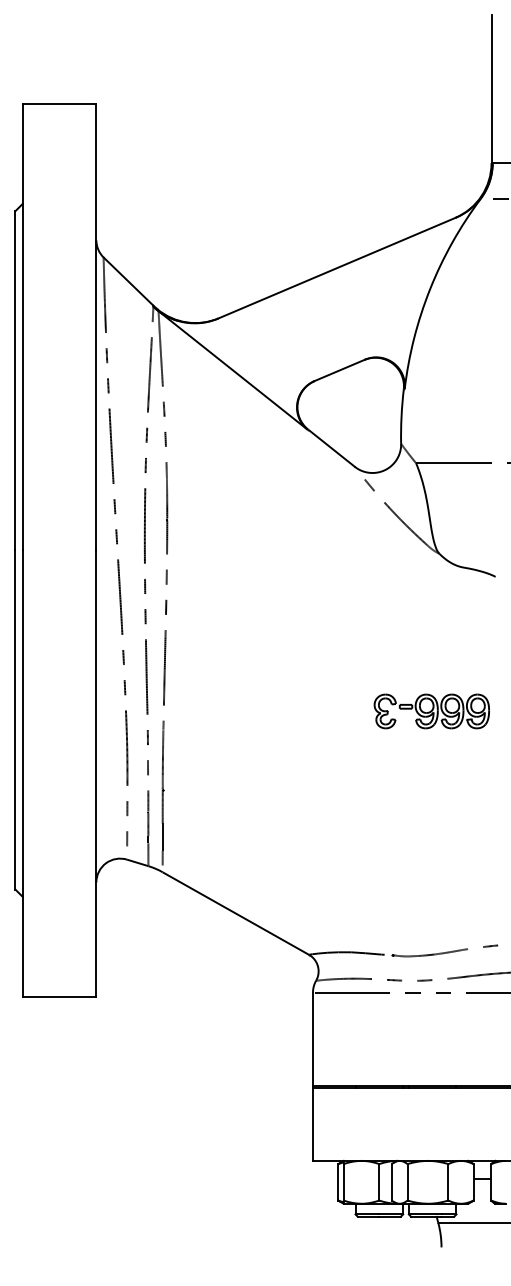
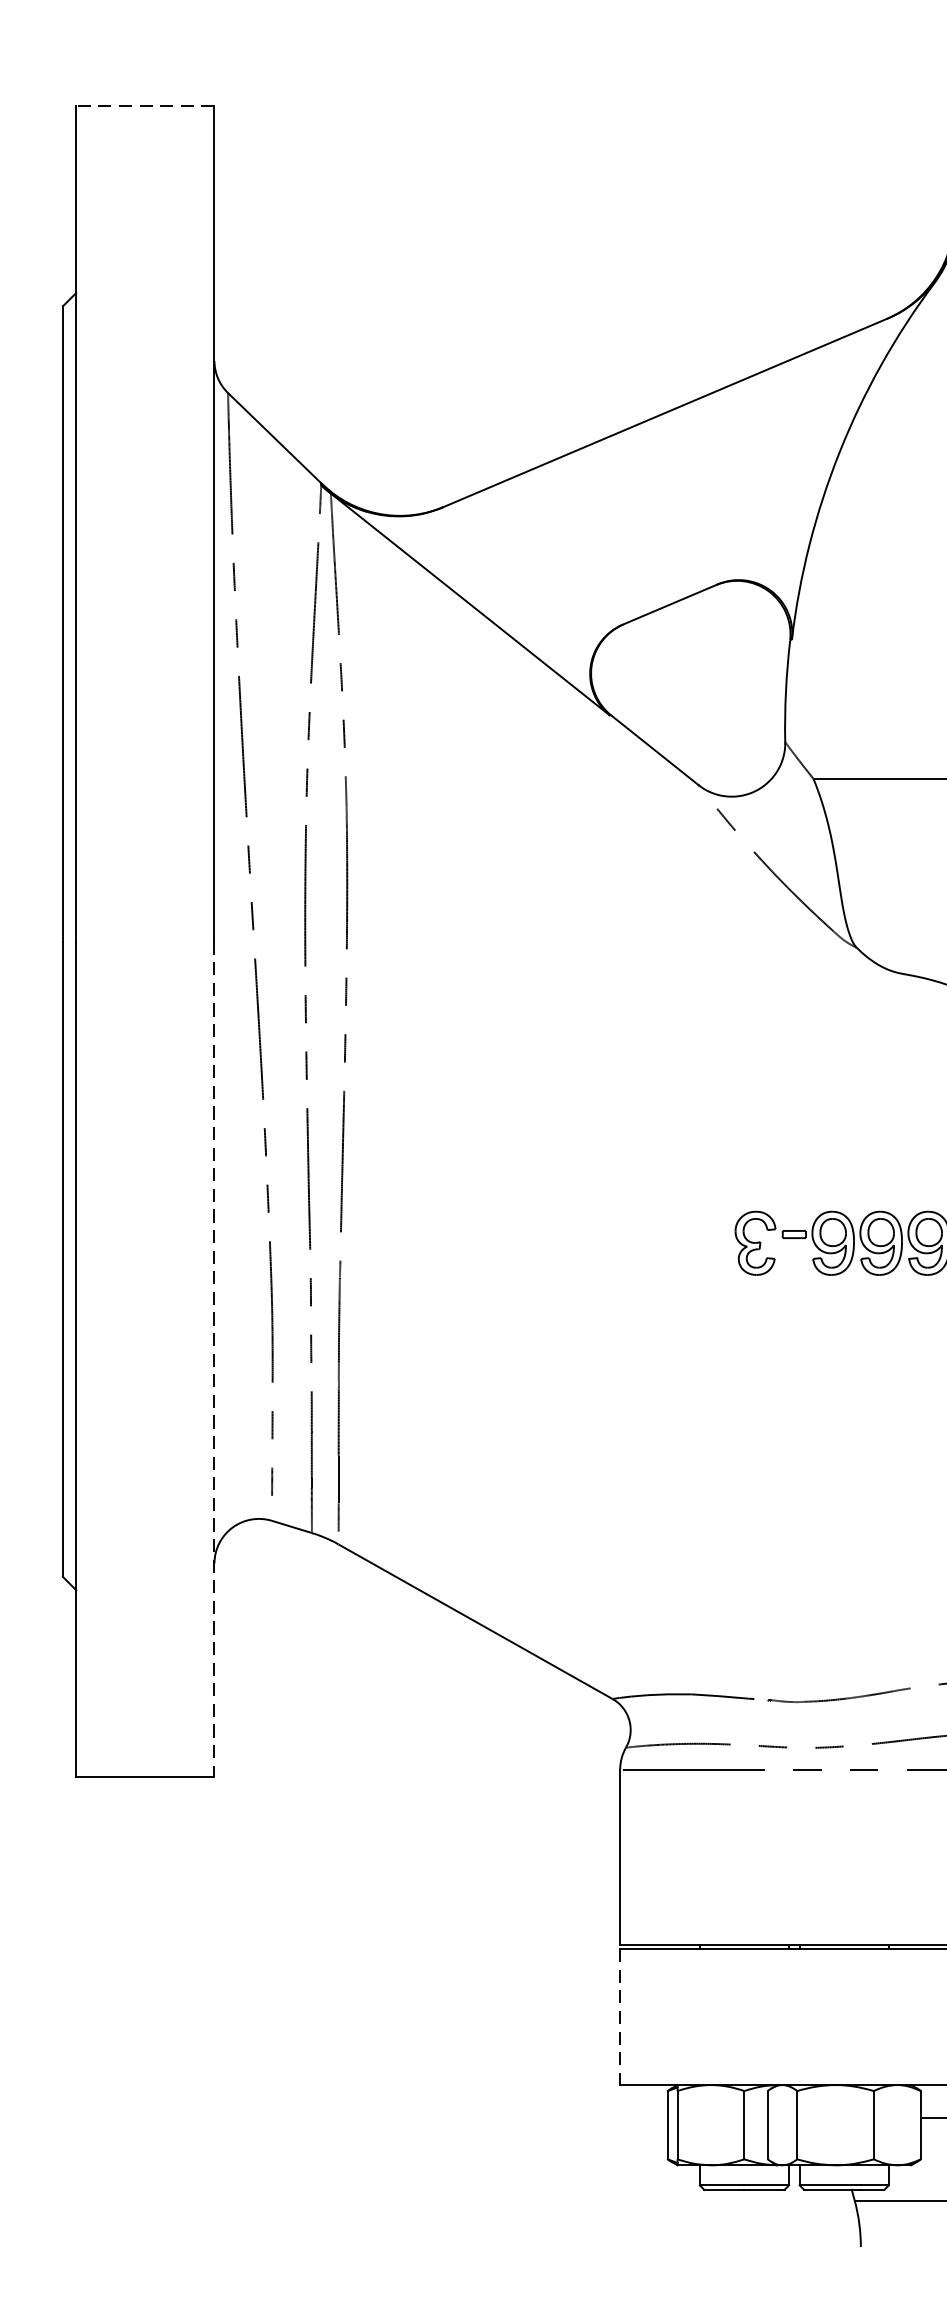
line: (59, 104) -> (145, 106), solid -> dashed
line: (96, 774) -> (214, 1361), solid -> dashed
line: (312, 1125) -> (619, 2018), solid -> dashed

